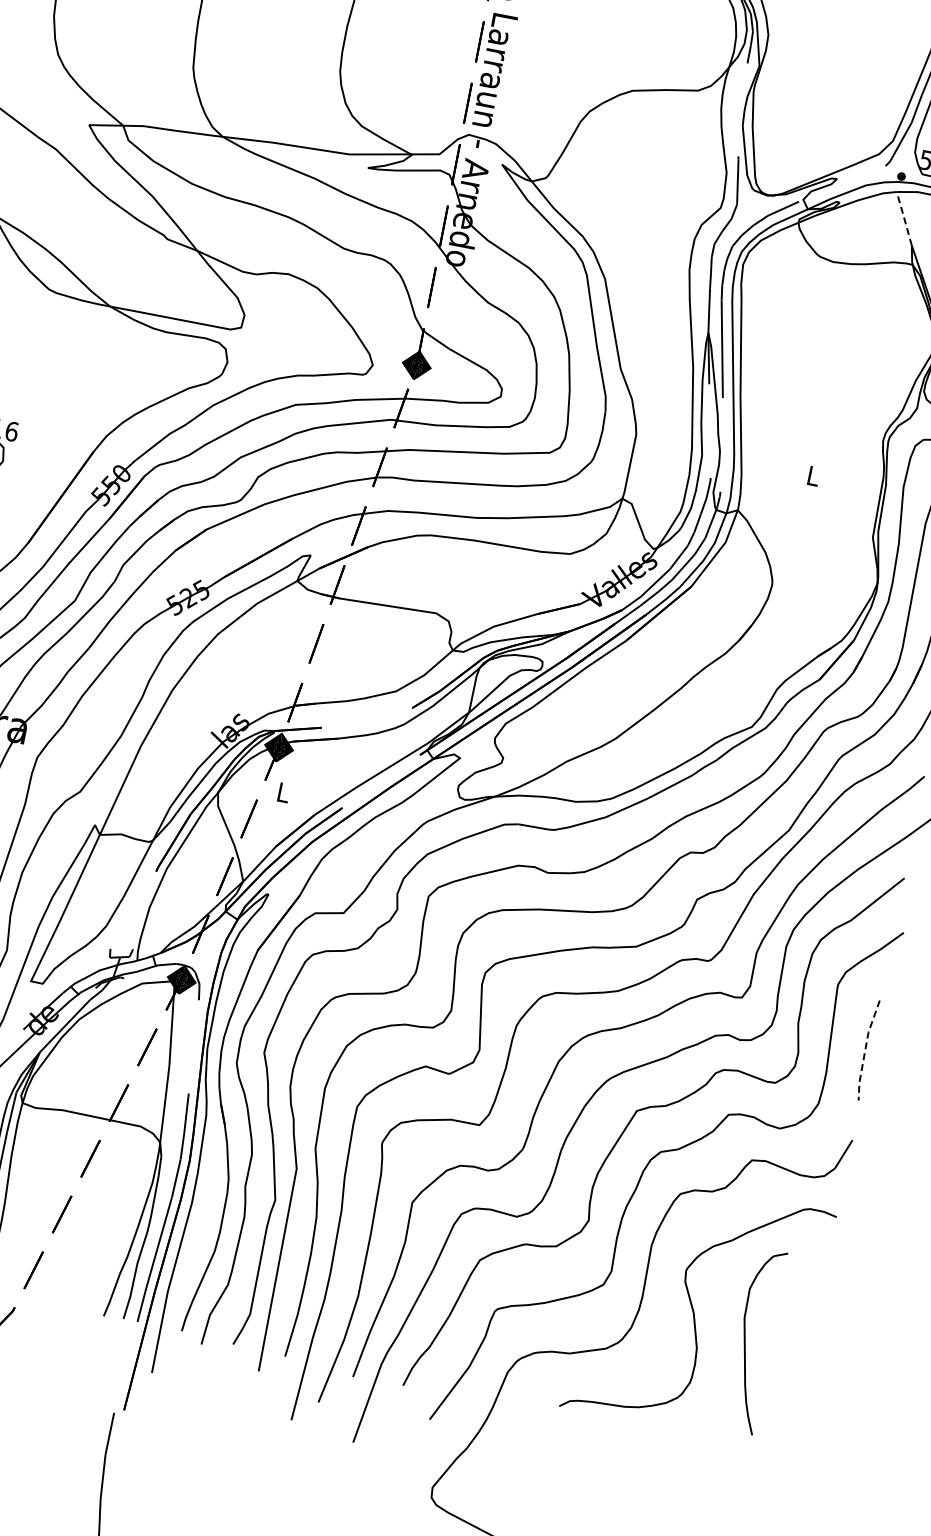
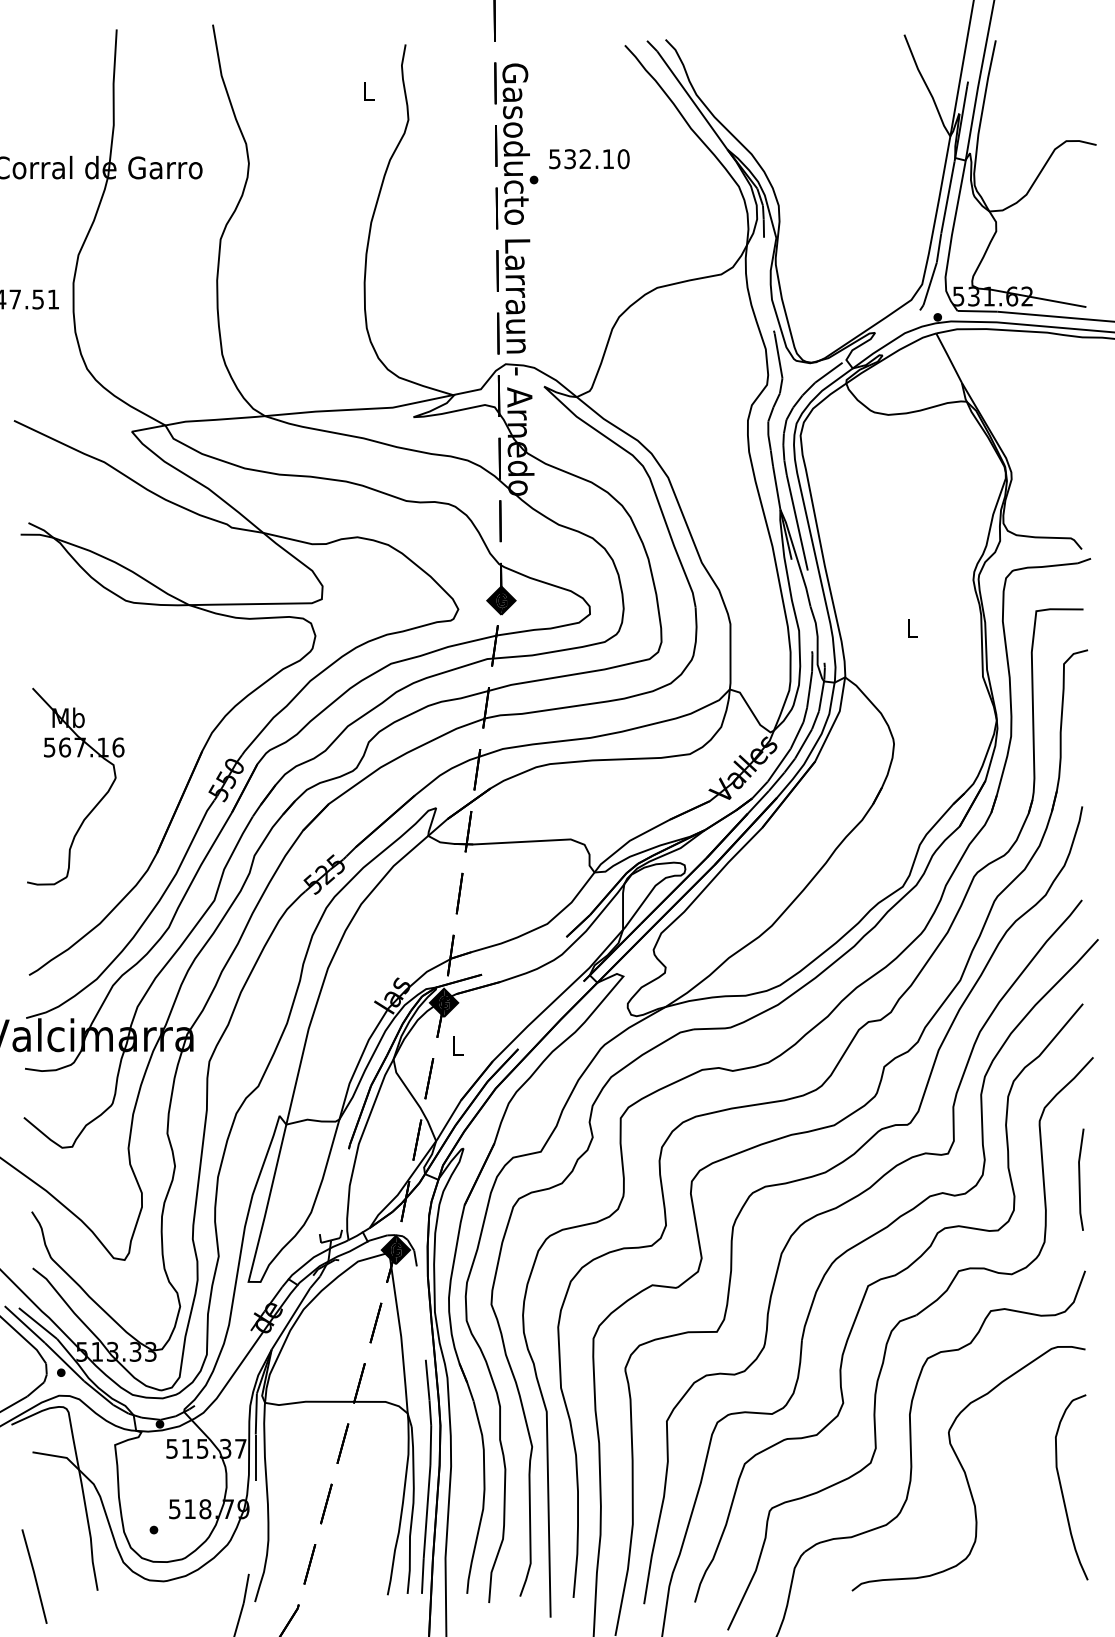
line: (903, 218) -> (948, 357), dashed -> solid
line: (865, 1050) -> (1079, 1180), dashed -> solid
curve: (745, 1340) -> (1062, 1488), moved

